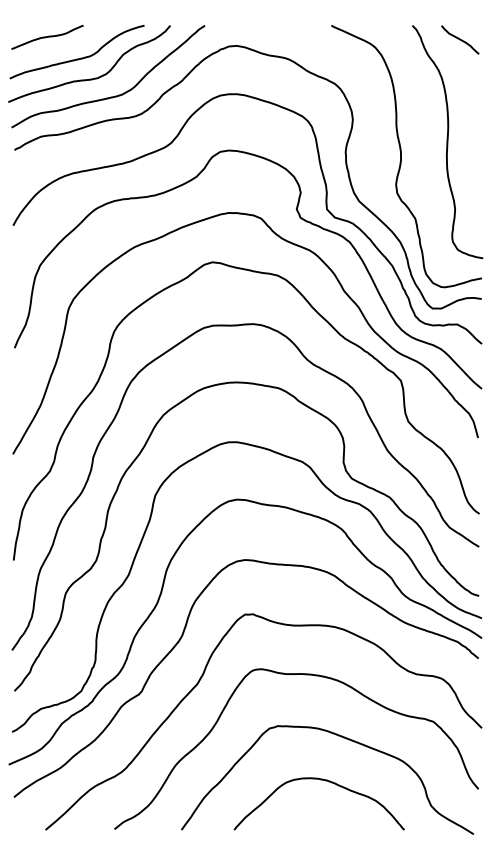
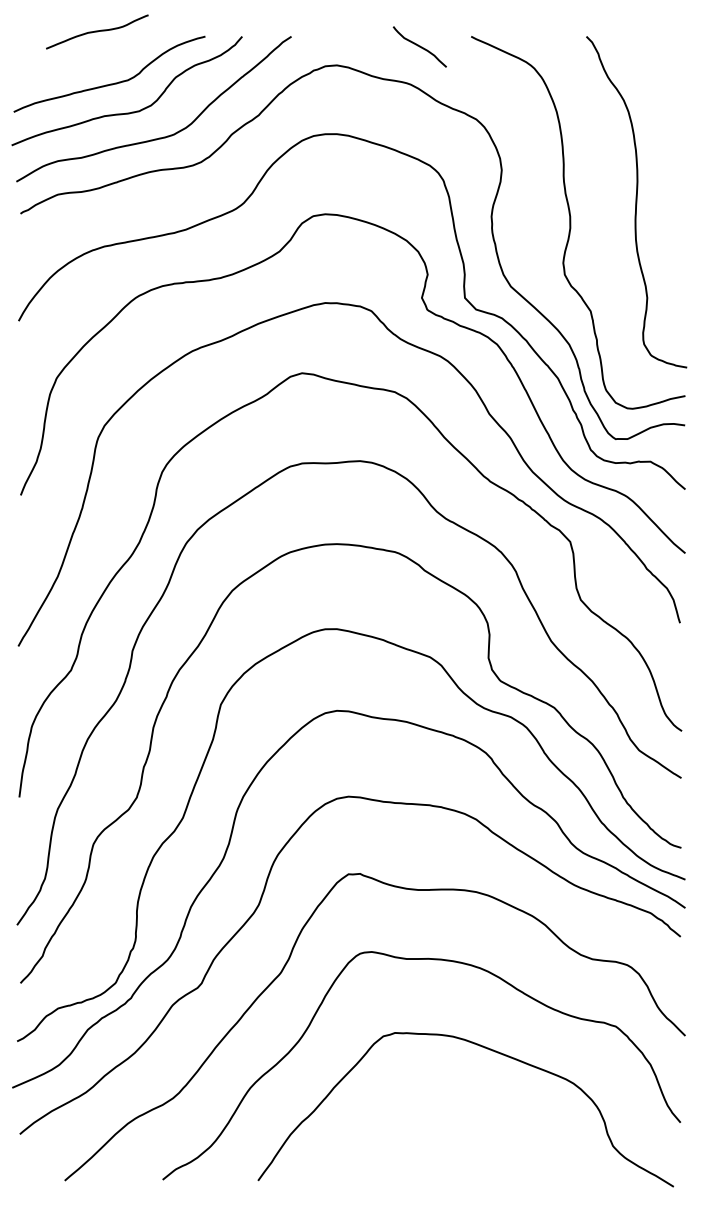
curve: (47, 37) -> (97, 32), moved
curve: (460, 39) -> (420, 46), moved
curve: (320, 780) -> (455, 1110), removed

